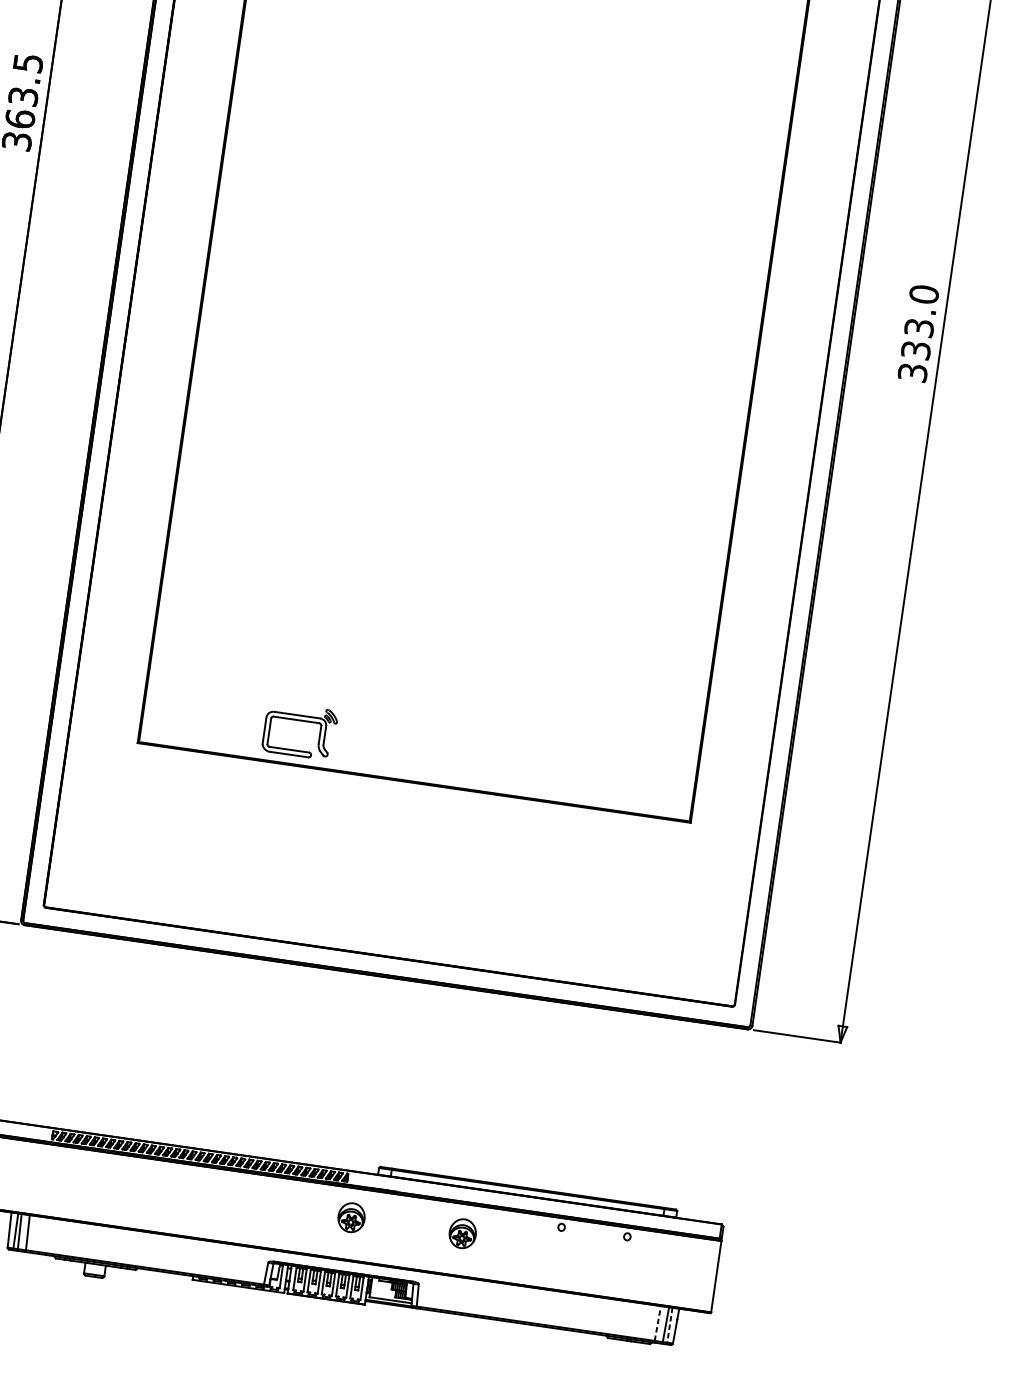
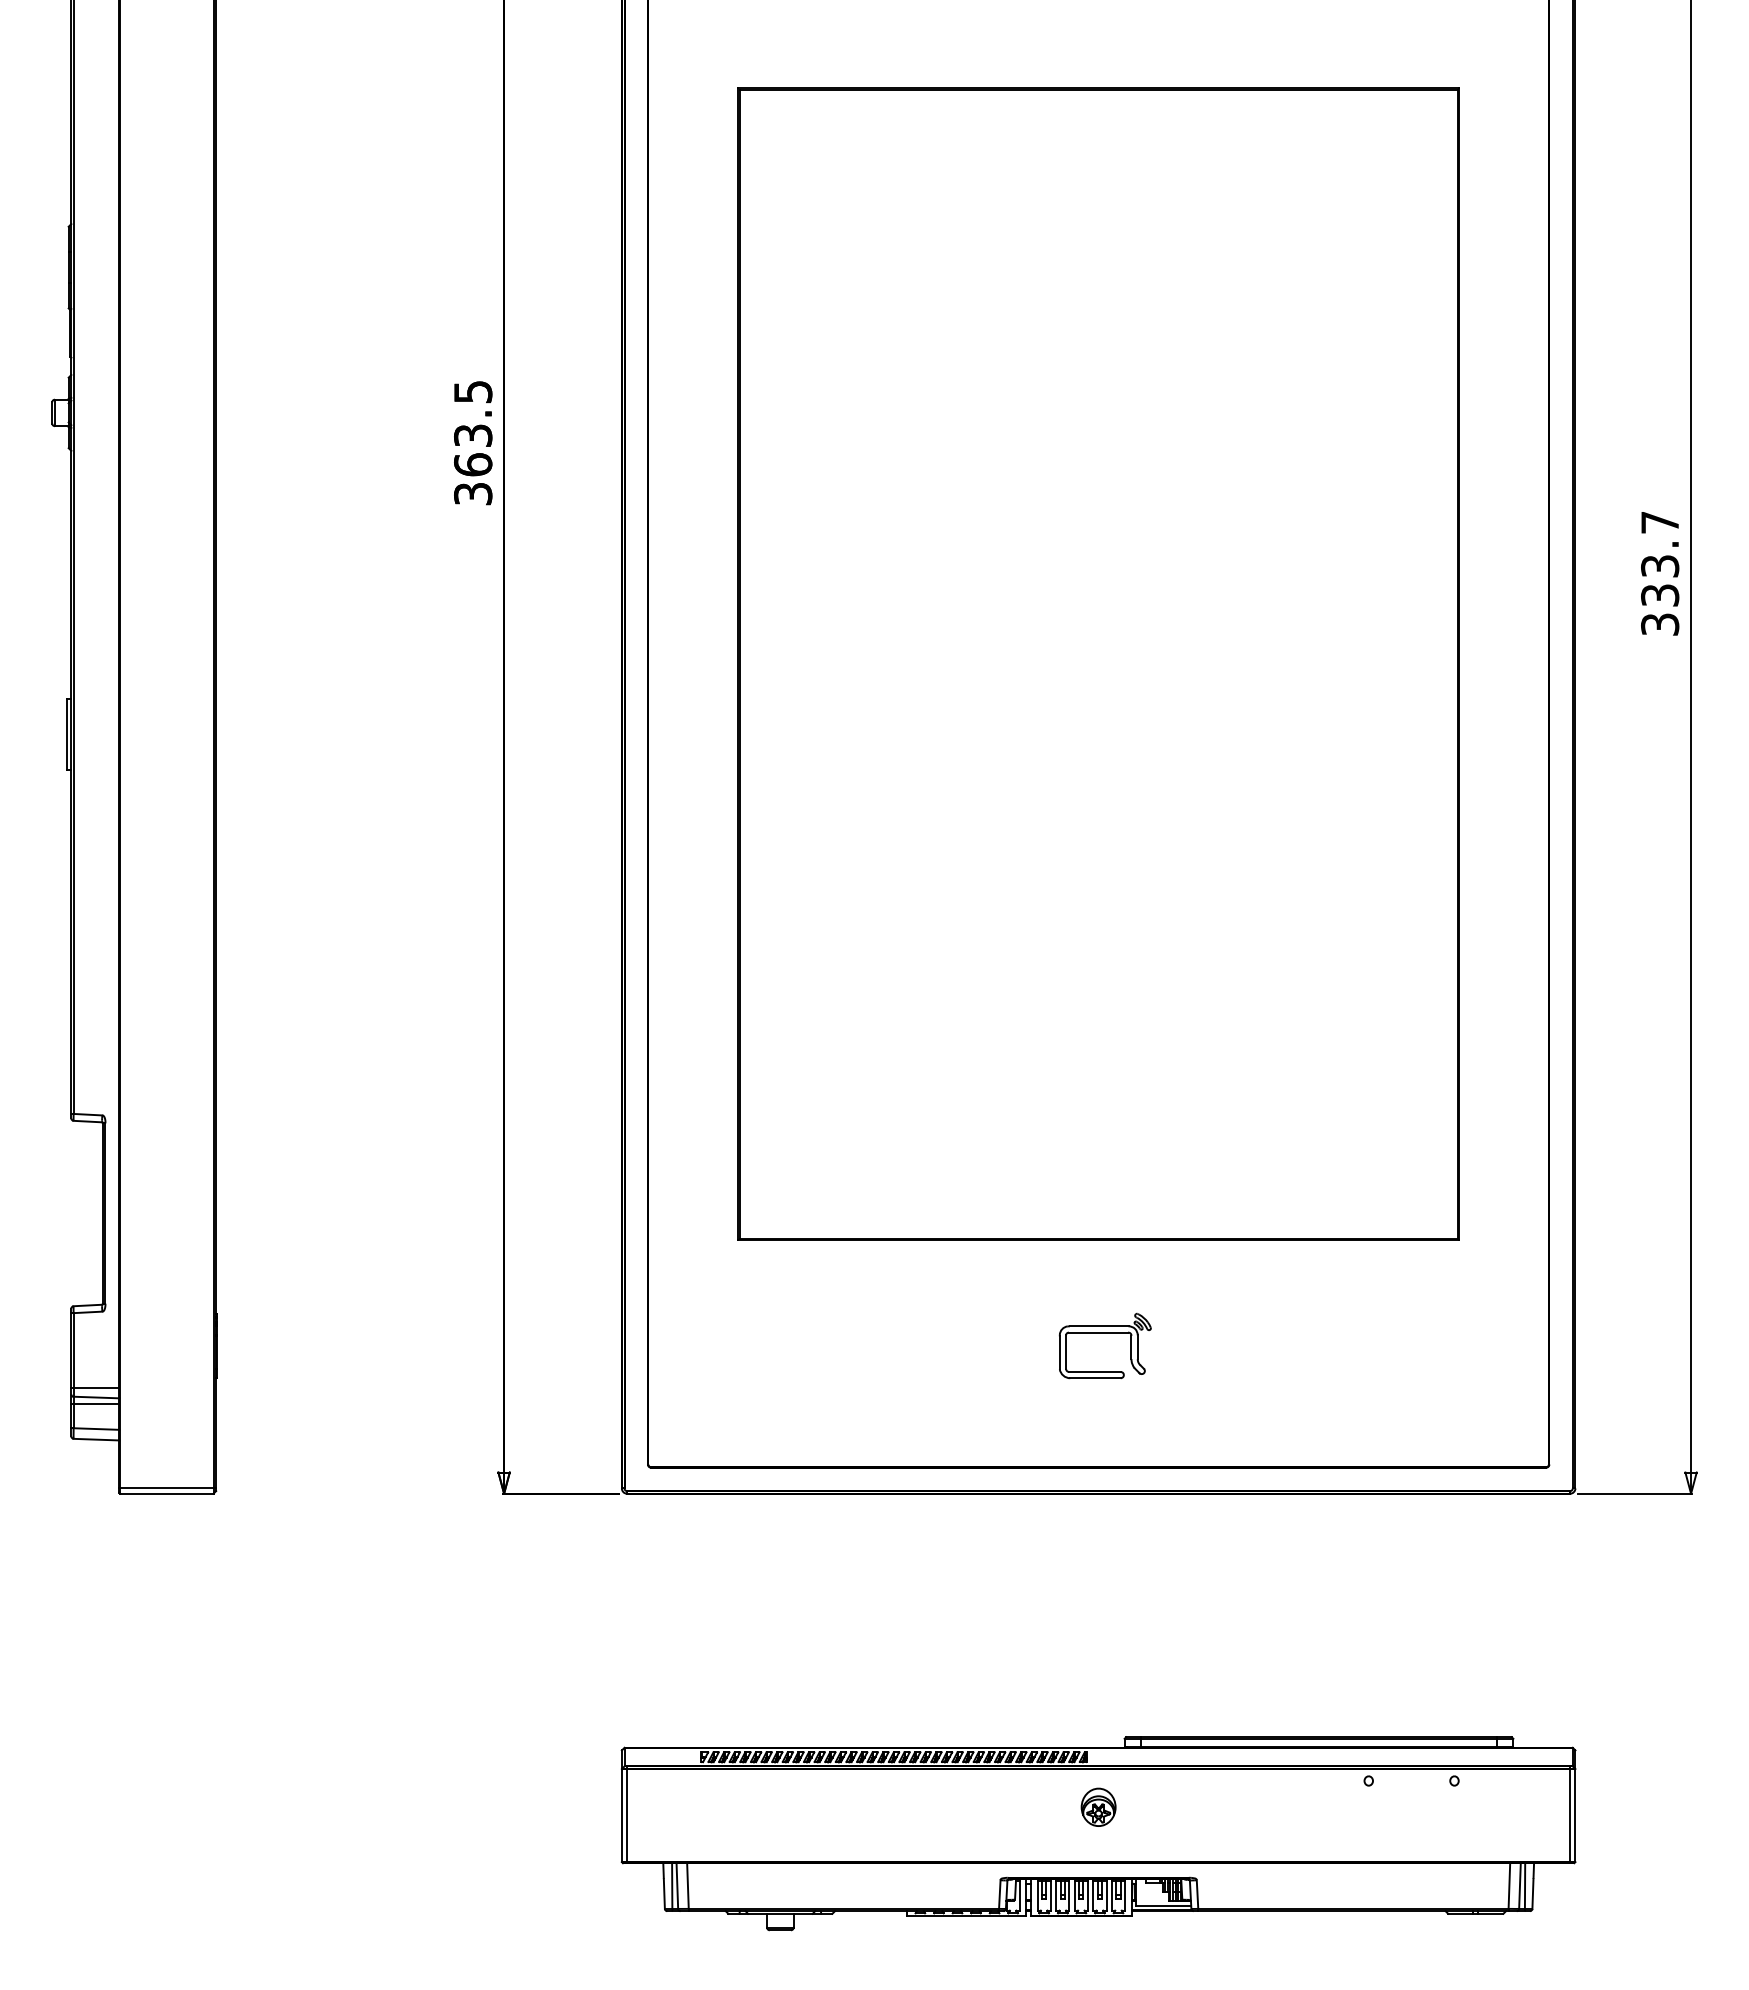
text: (924, 294) -> (1660, 522), 333.0 -> 333.7
part: (300, 721) -> (1104, 1333), moved
part: (462, 1233) -> (1243, 1806), removed
line: (712, 1275) -> (1570, 1814), added
line: (657, 1323) -> (1509, 1886), dashed -> solid
line: (670, 1325) -> (1525, 1886), dashed -> solid

